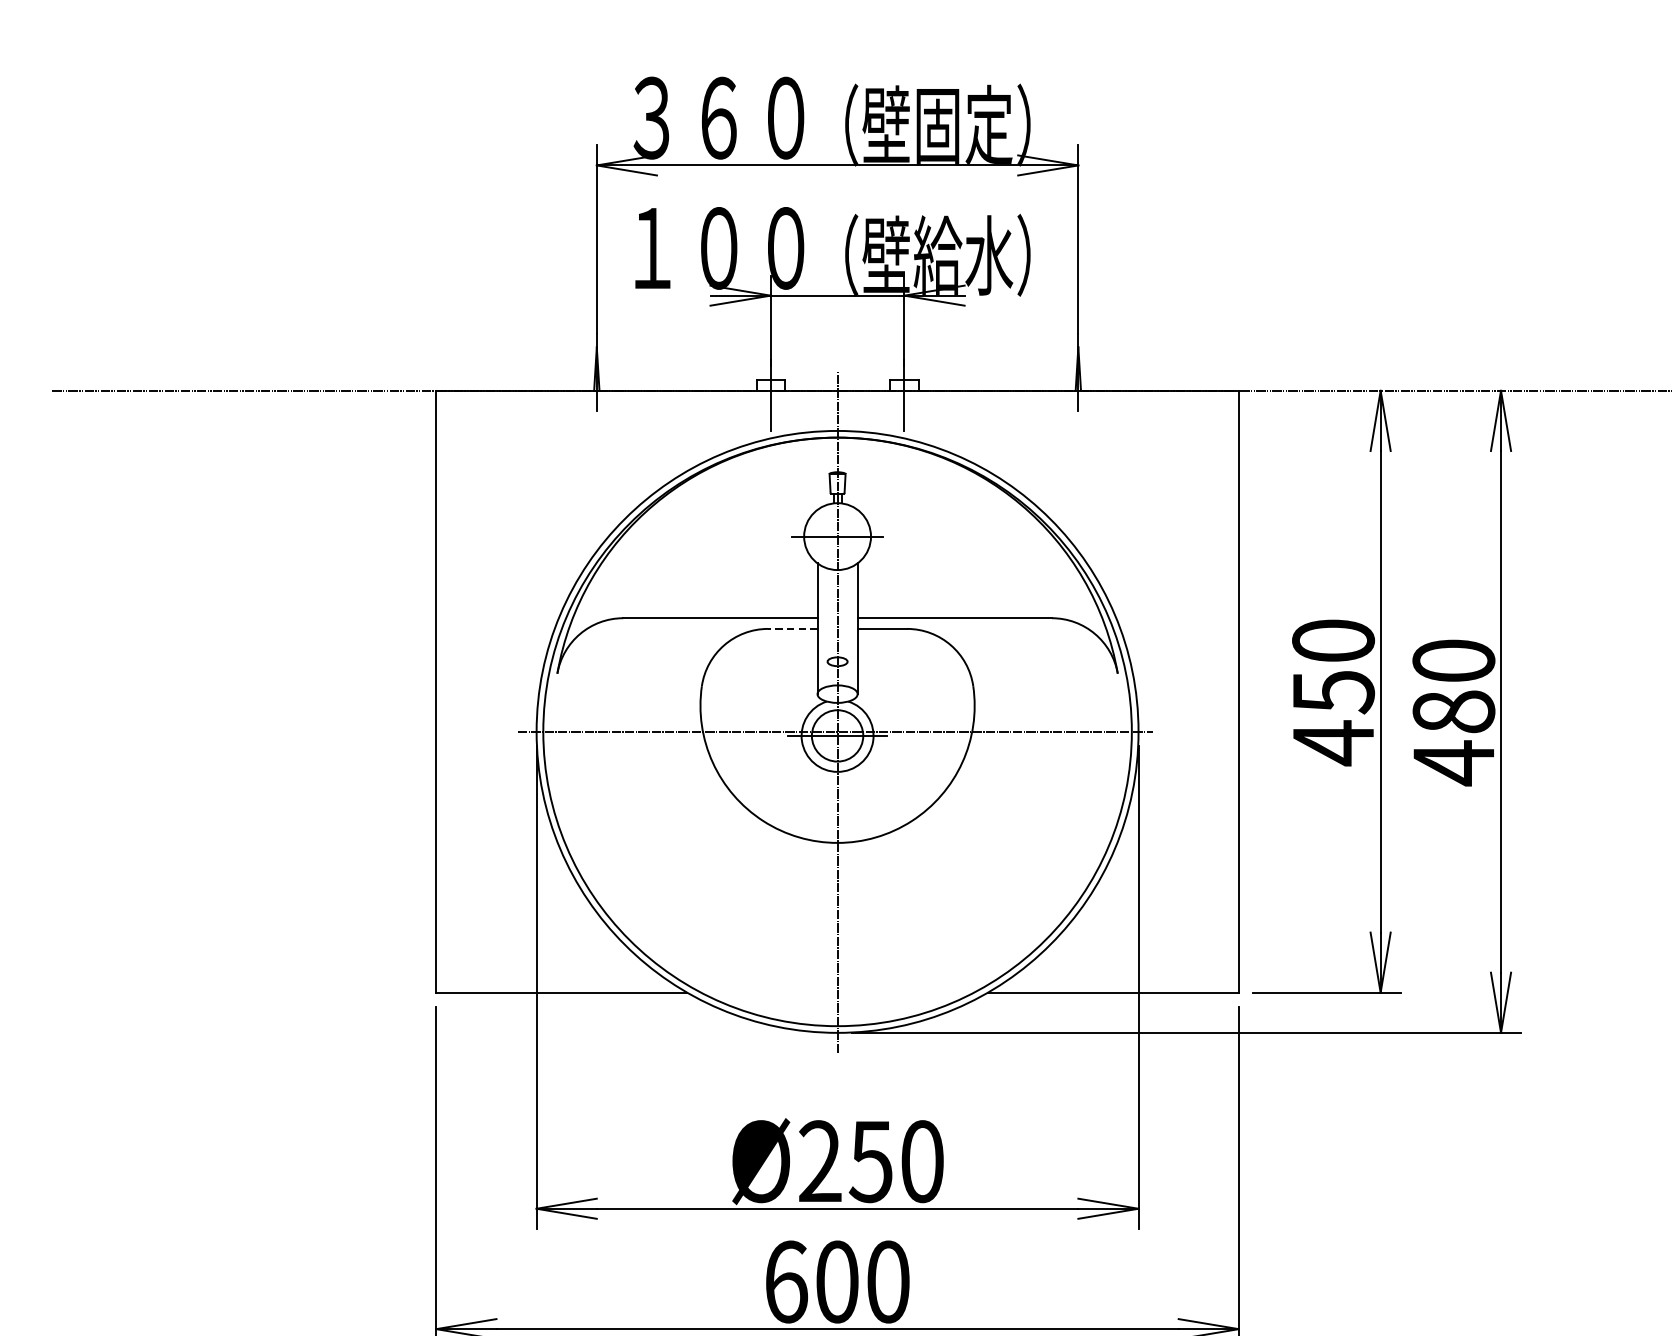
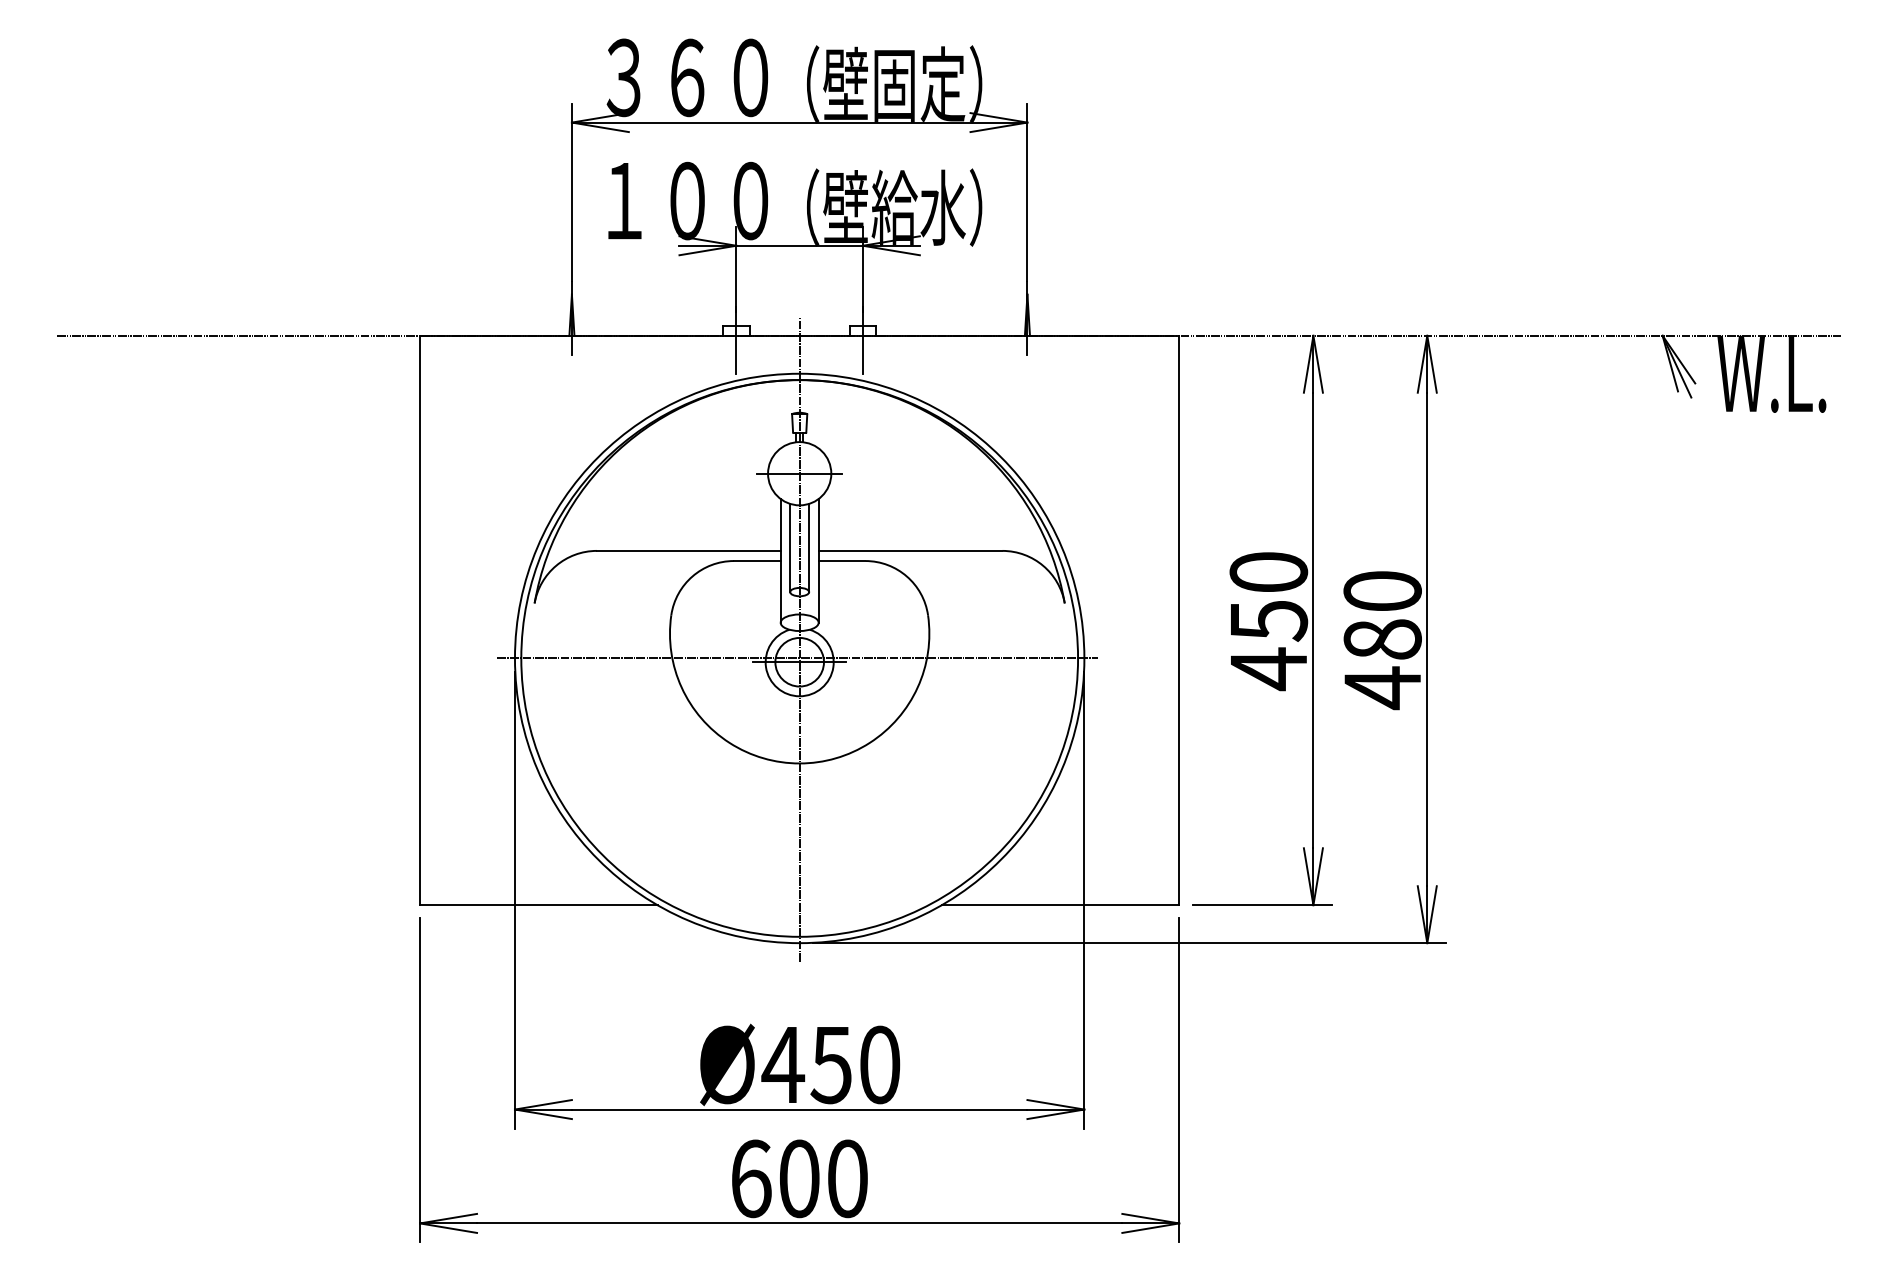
line: (827, 614) -> (790, 547), added
line: (847, 614) -> (809, 547), added
line: (791, 629) -> (756, 561), dashed -> solid
text: (820, 1160) -> (783, 1063), Ø250 -> Ø450

